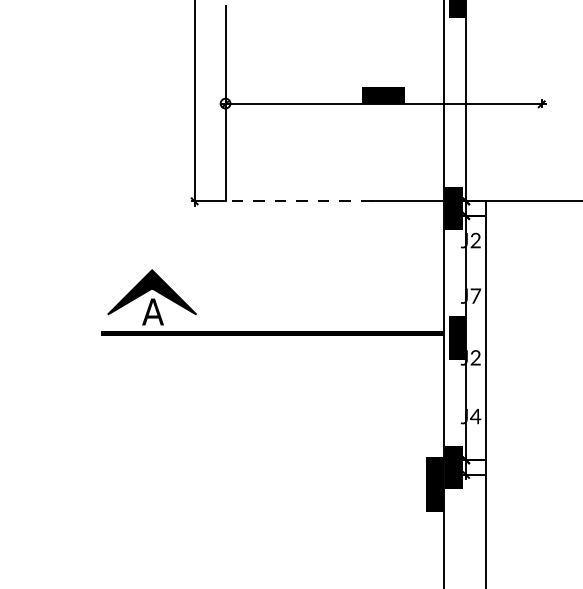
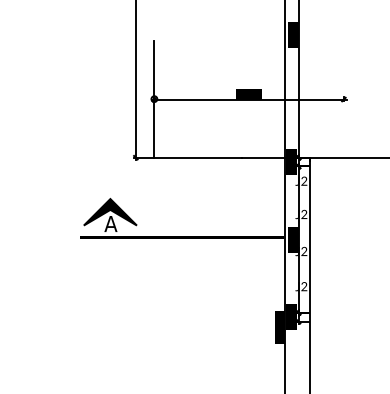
line: (299, 200) -> (198, 157), dashed -> solid
text: (476, 296) -> (304, 214), J7 -> J2
text: (476, 416) -> (304, 286), J4 -> J2

